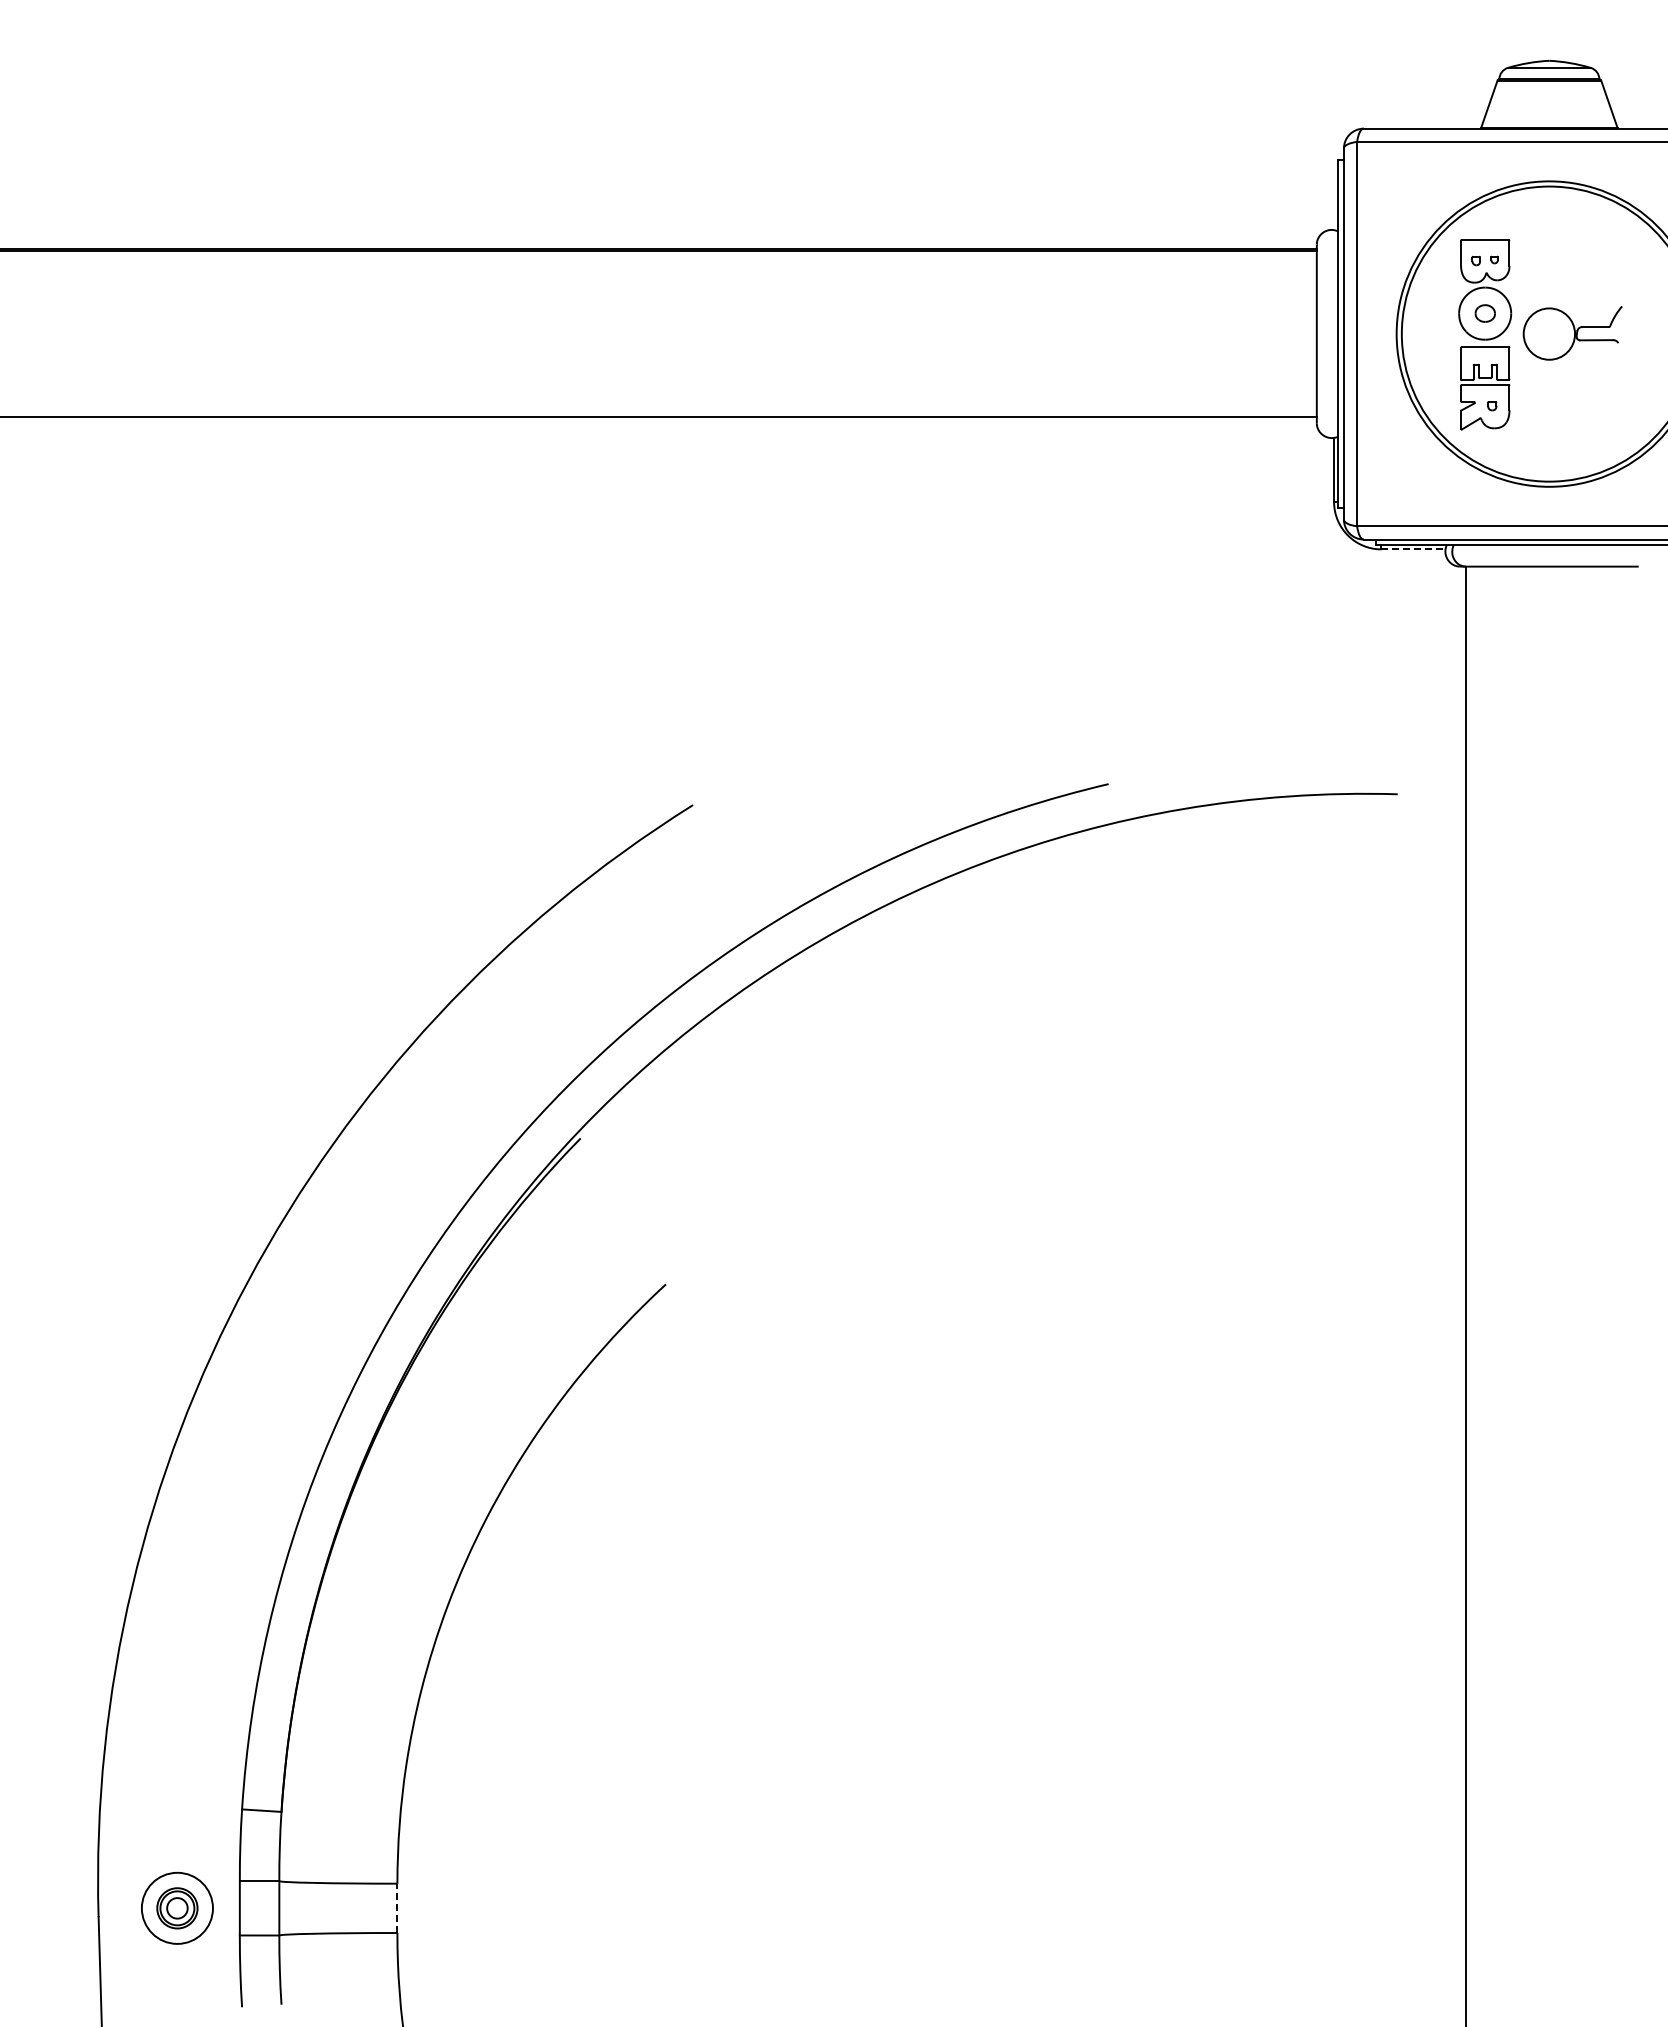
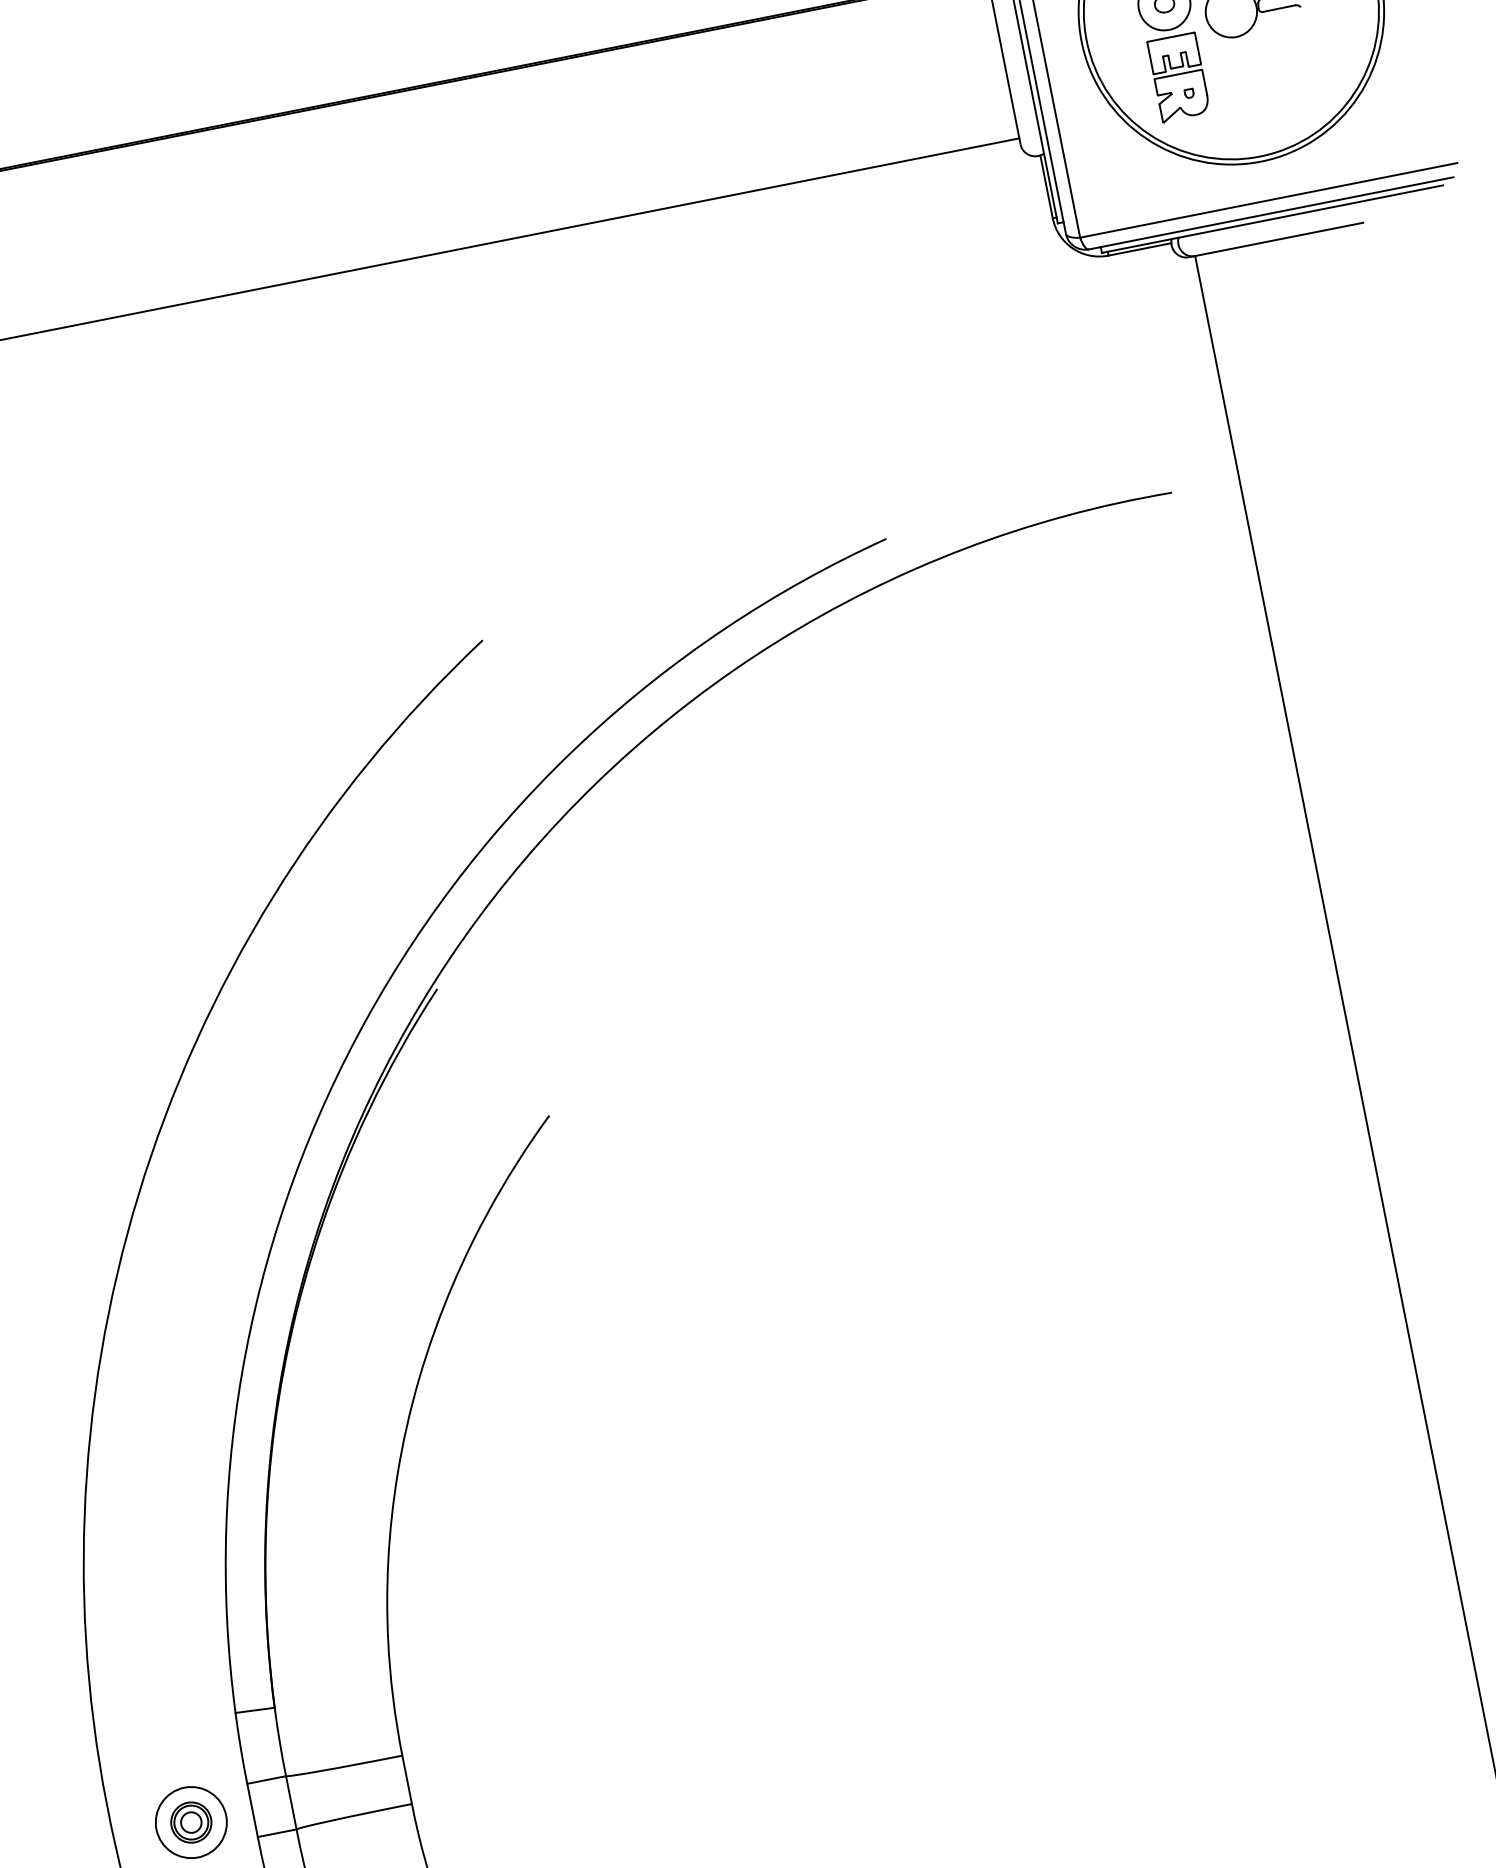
line: (1414, 549) -> (1140, 249), dashed -> solid
line: (397, 1908) -> (407, 1779), dashed -> solid

